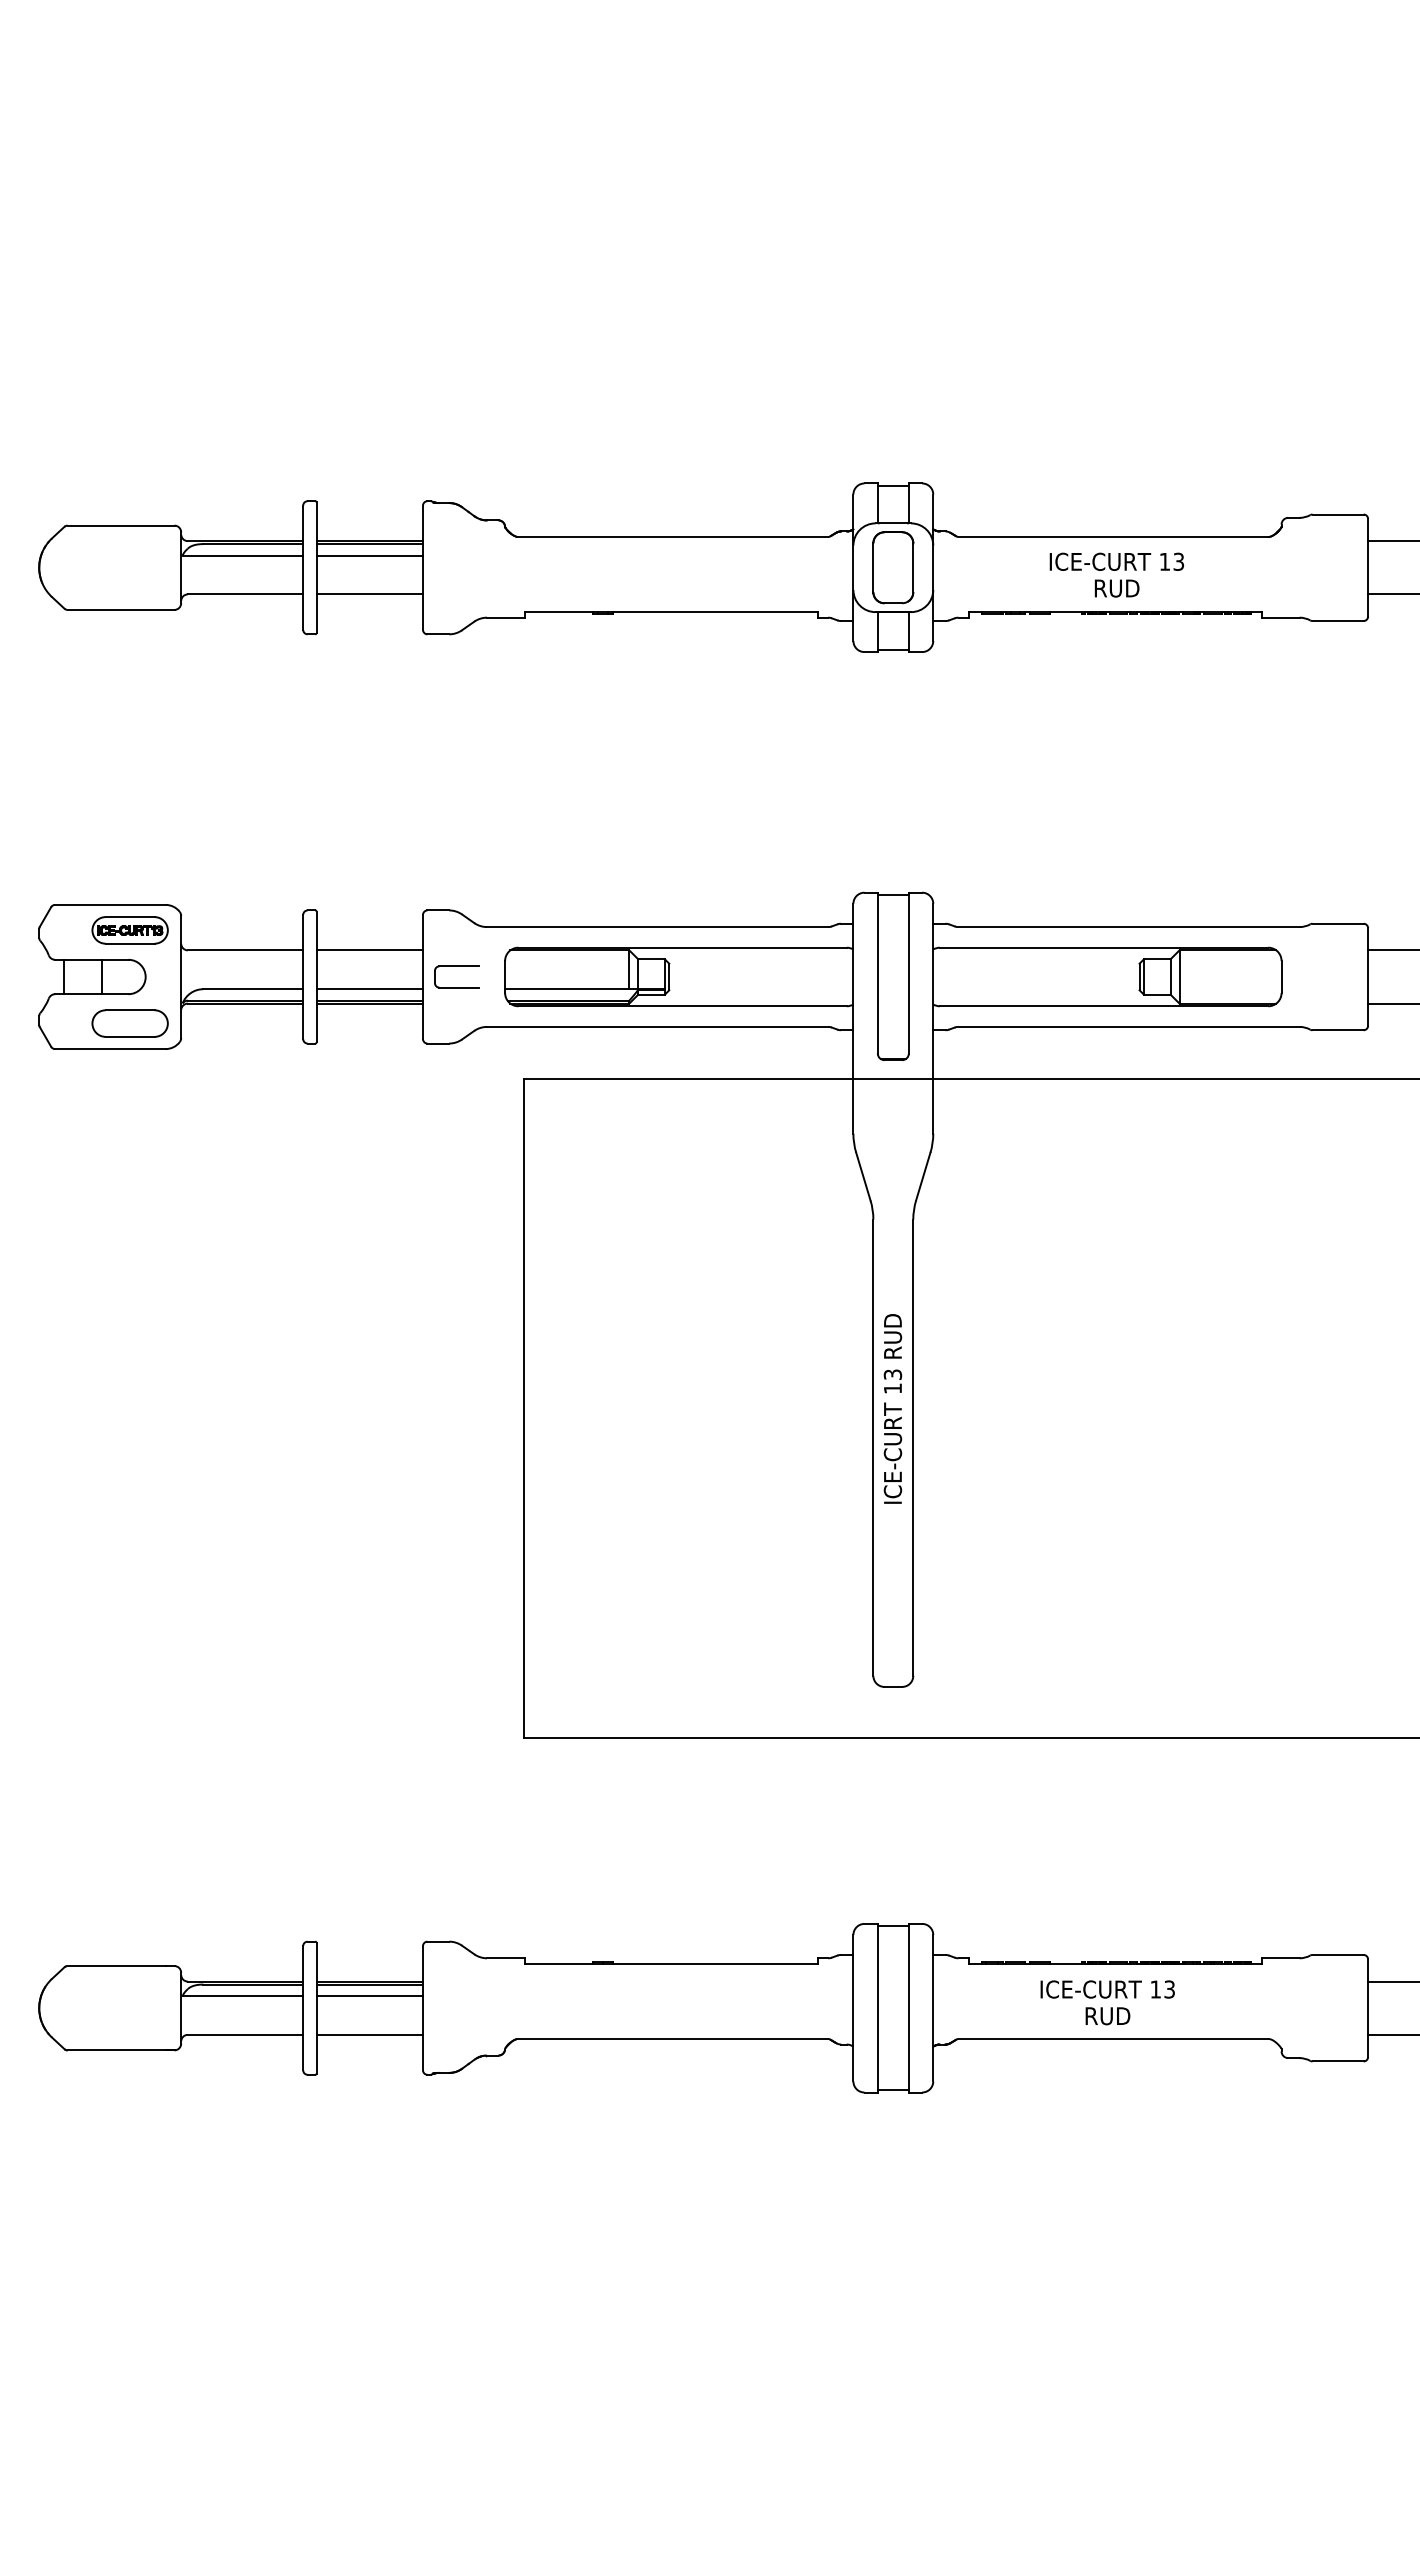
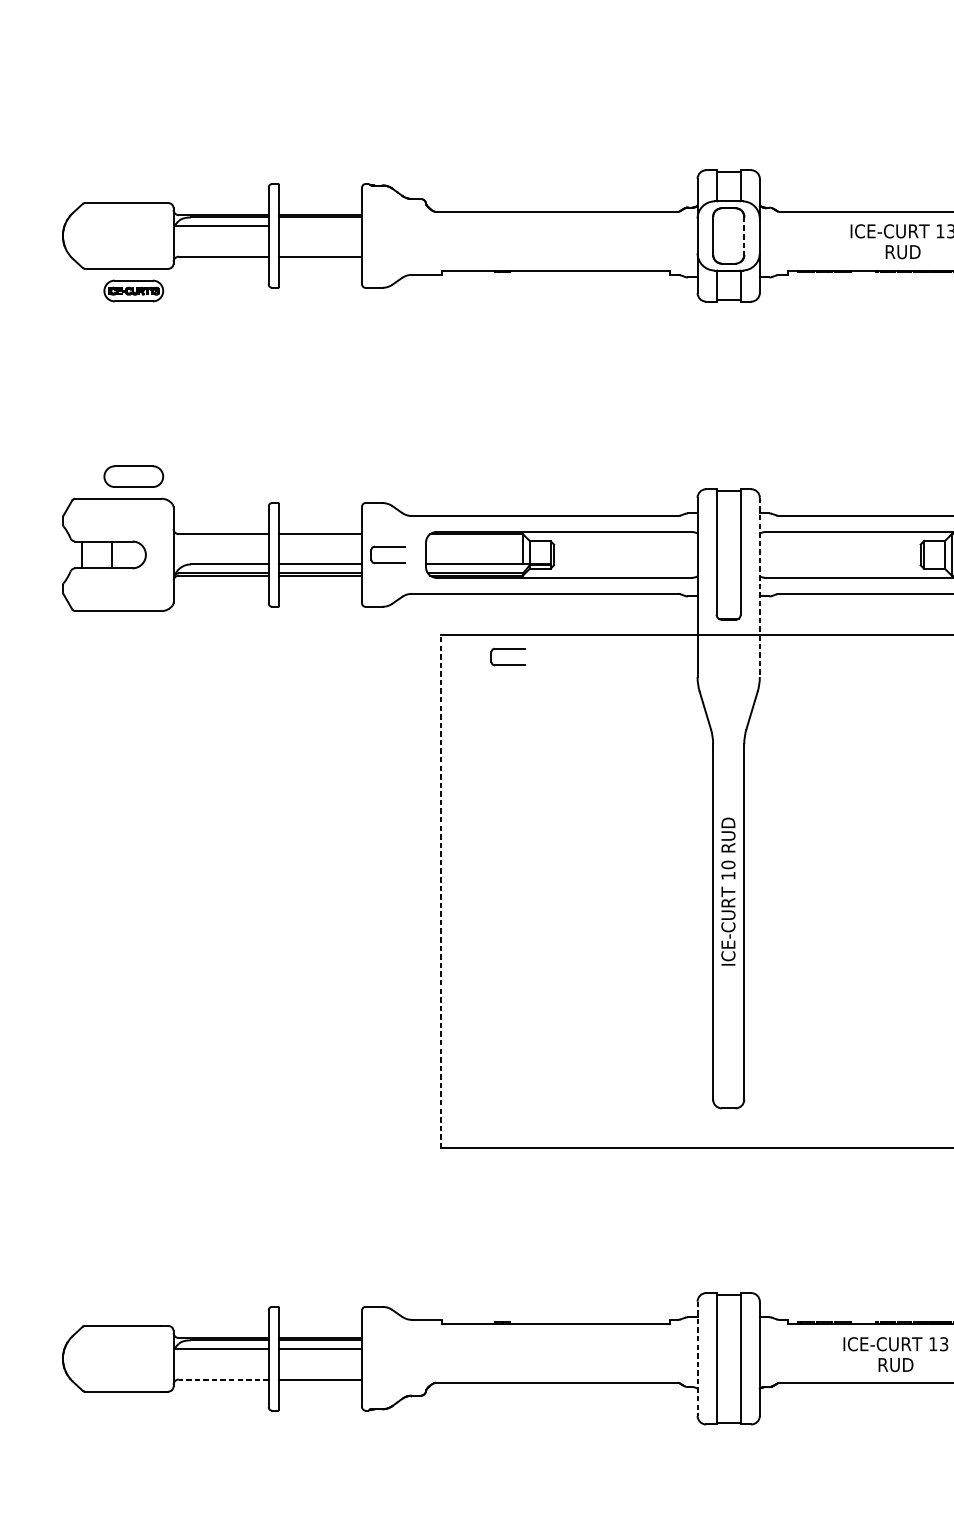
line: (369, 555) -> (320, 226), removed
line: (913, 568) -> (744, 236), solid -> dashed
part: (129, 930) -> (133, 291), moved
line: (933, 1018) -> (760, 587), solid -> dashed
part: (129, 1023) -> (133, 476), moved
part: (610, 1097) -> (508, 648), added
text: (892, 1374) -> (728, 864), 13 -> 10
line: (524, 1408) -> (441, 891), solid -> dashed
line: (853, 2008) -> (697, 1358), solid -> dashed
line: (245, 2034) -> (223, 1379), solid -> dashed

